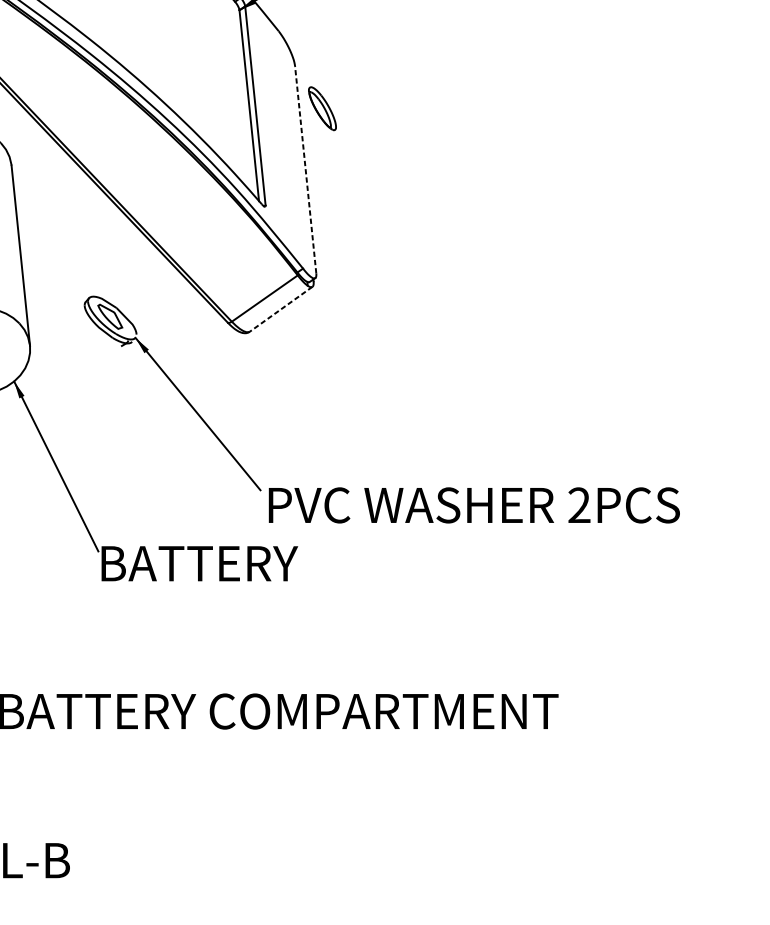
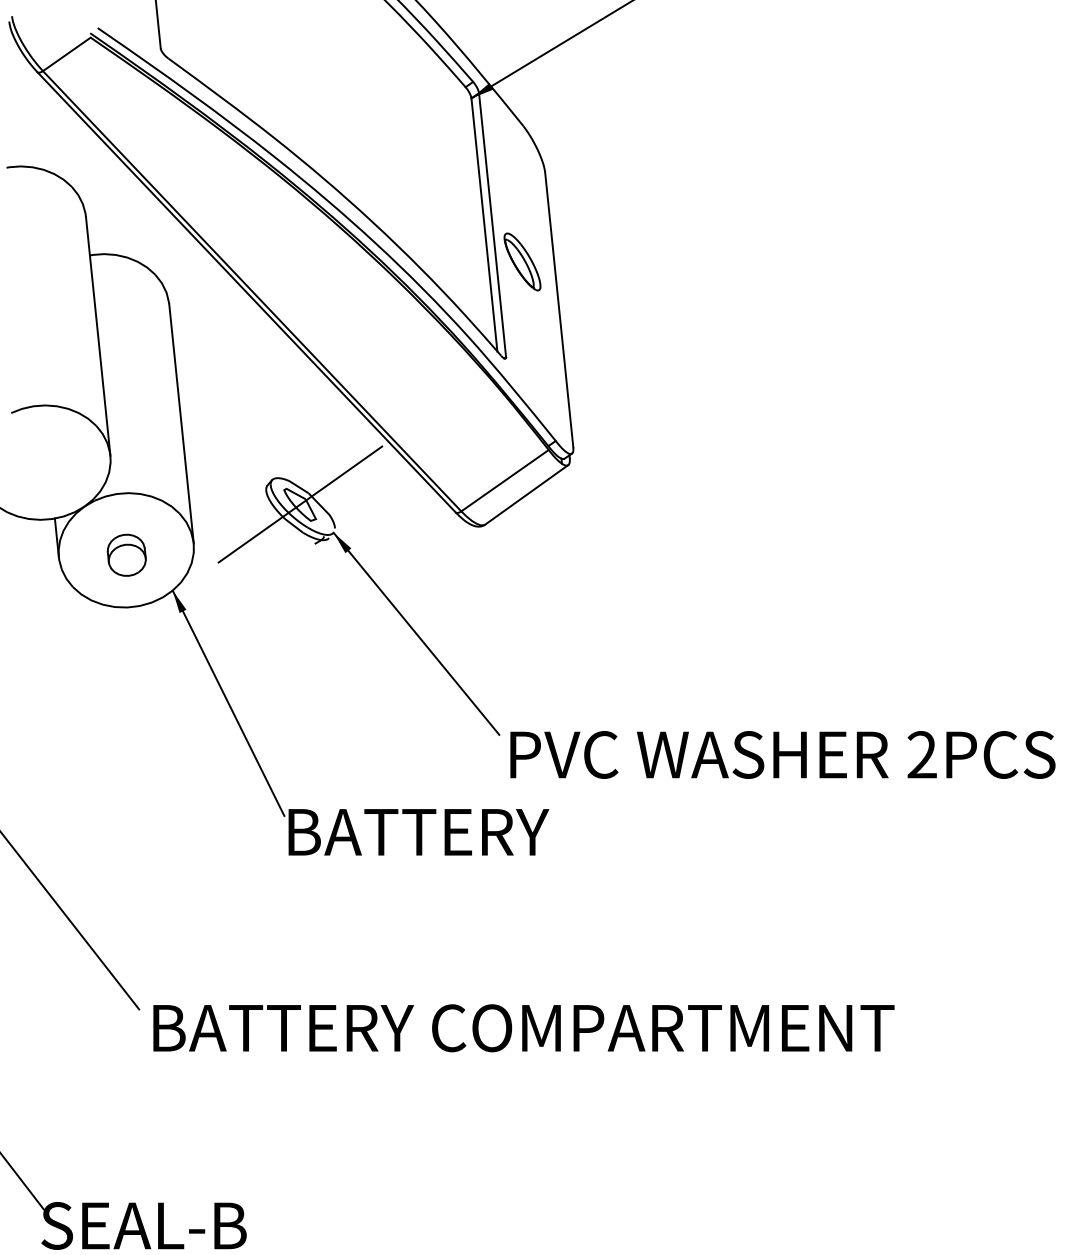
part: (322, 108) -> (522, 261), moved
line: (305, 169) -> (559, 309), dashed -> solid
line: (281, 309) -> (526, 495), dashed -> solid
line: (109, 316) -> (299, 504), added

